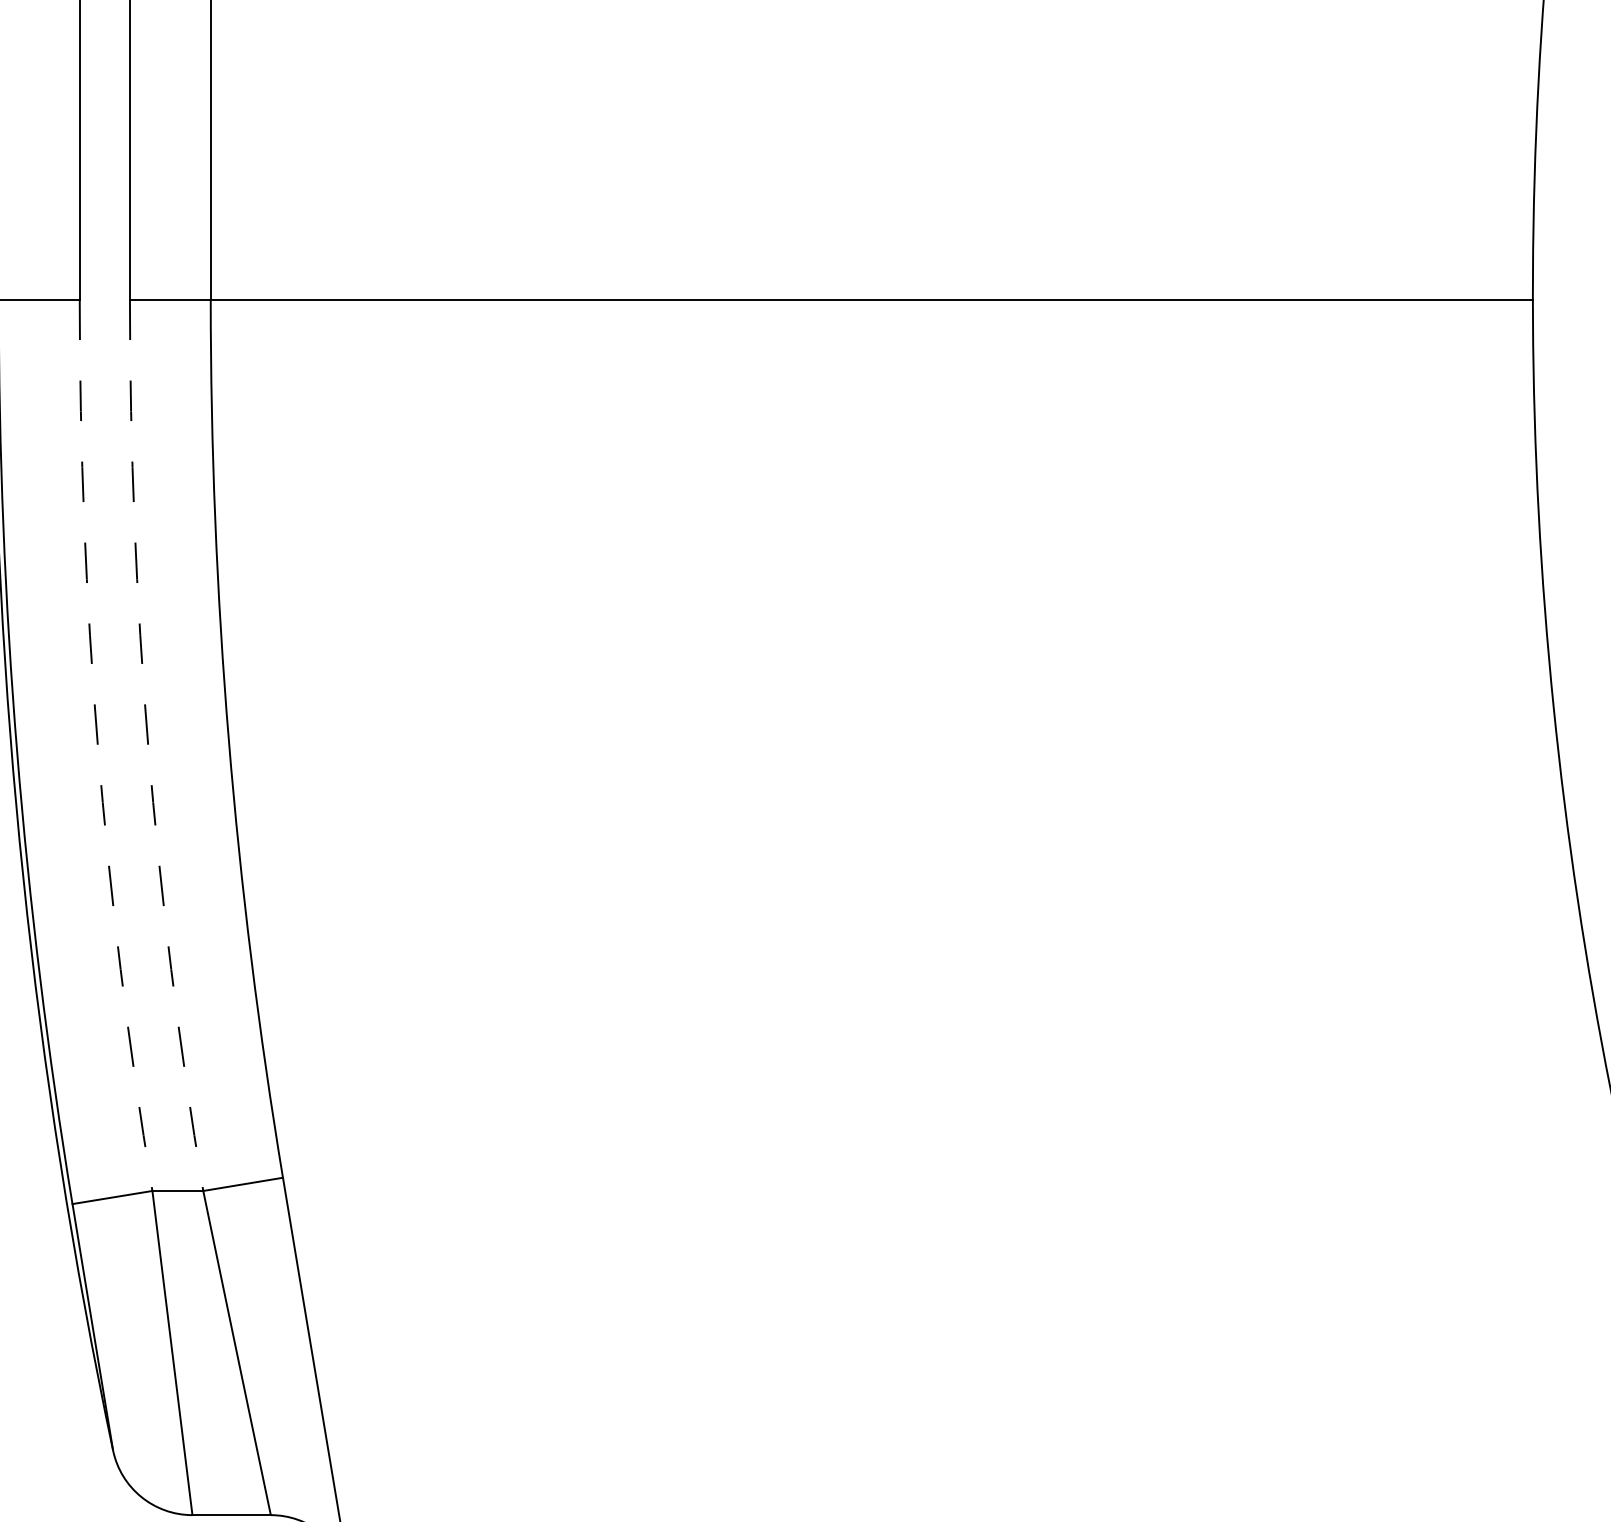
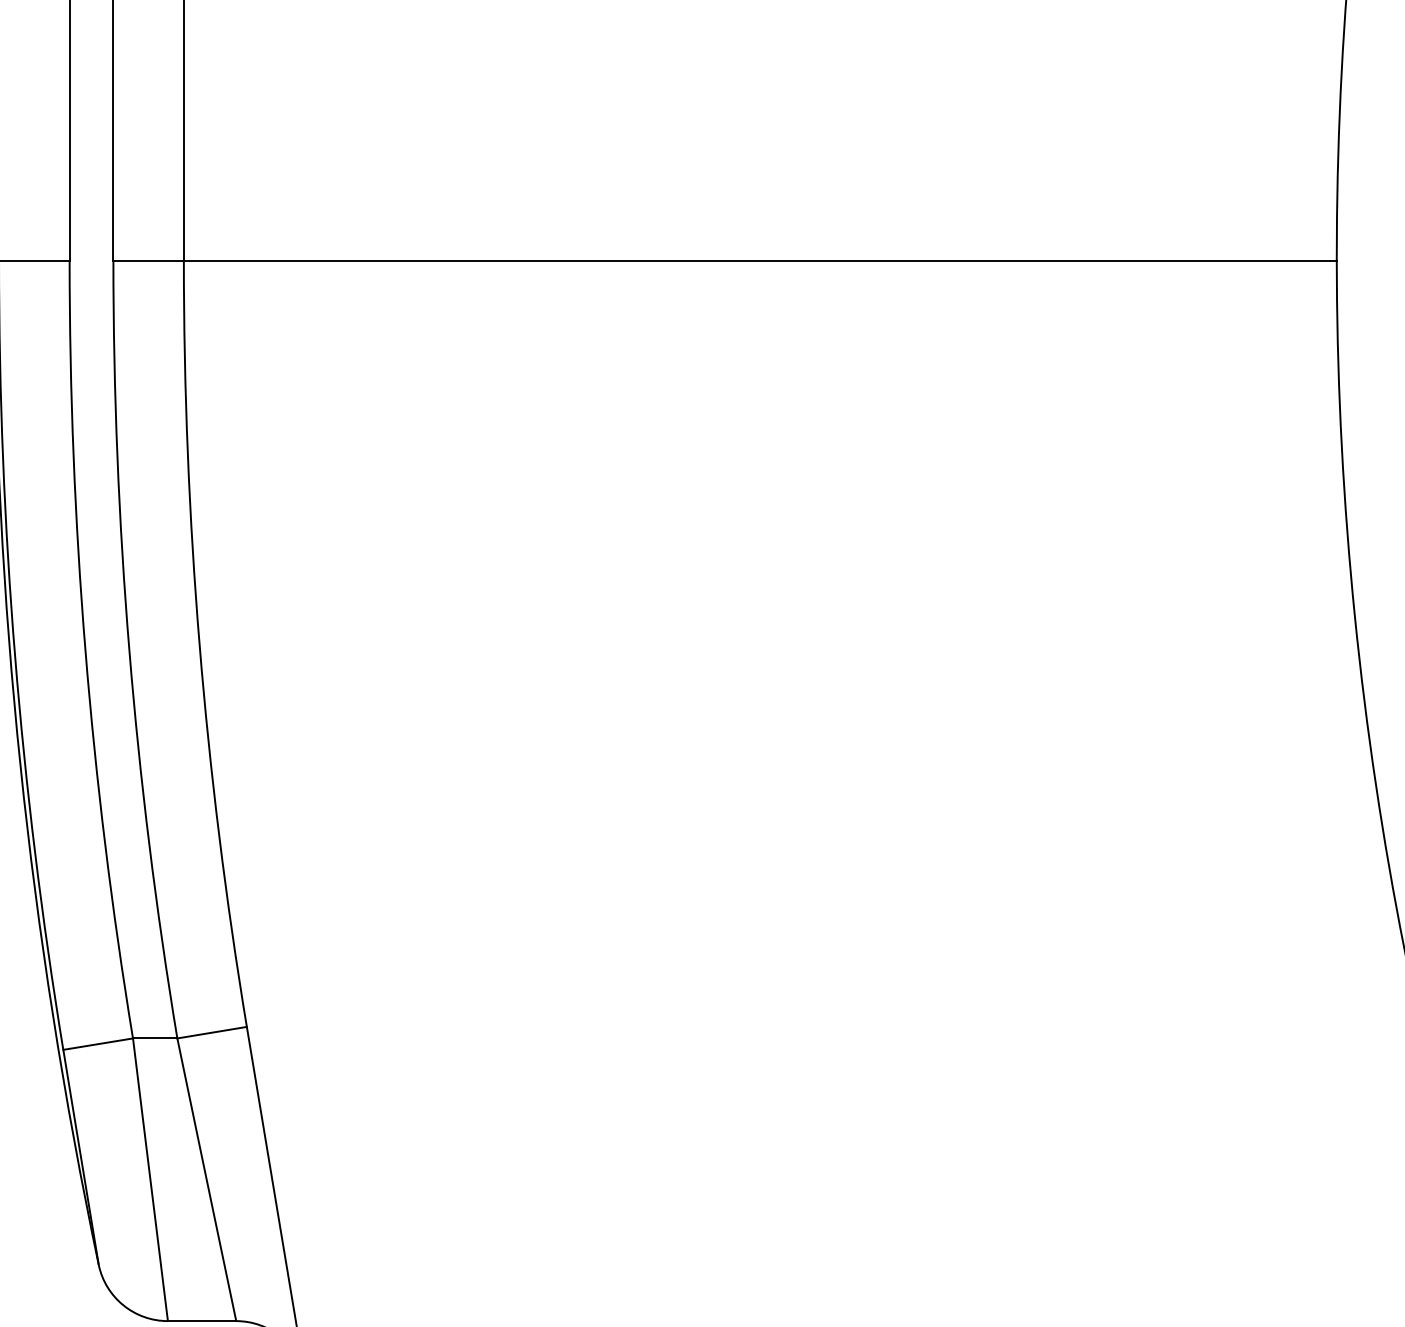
arc: (97, 746) -> (85, 650), dashed -> solid
arc: (148, 746) -> (129, 650), dashed -> solid

